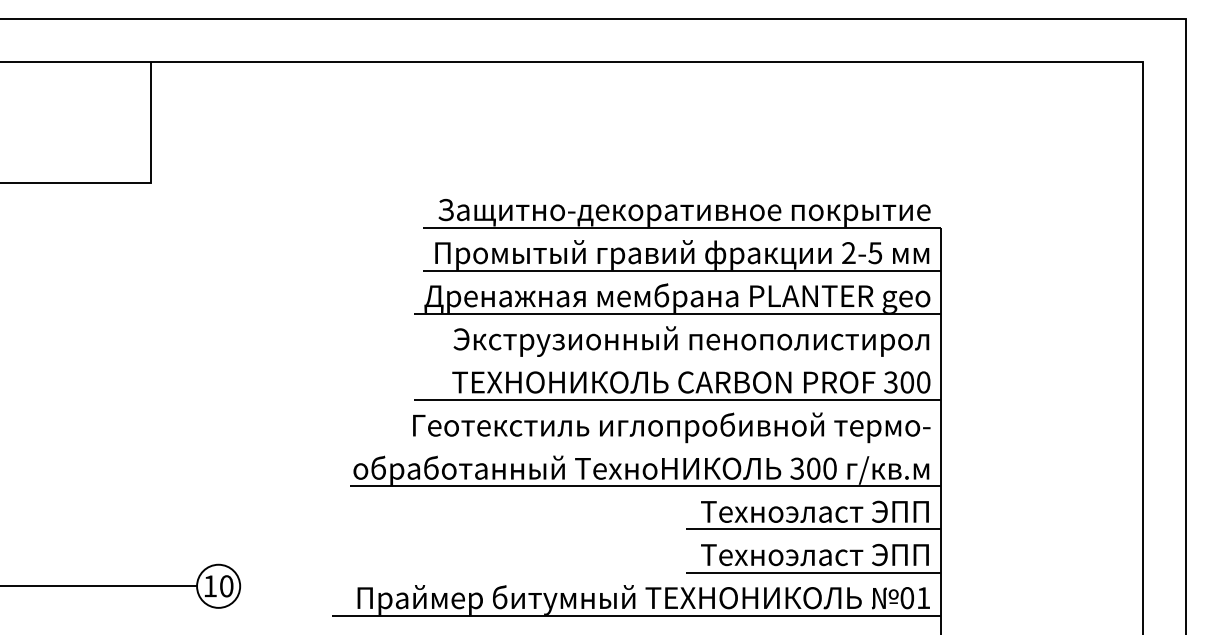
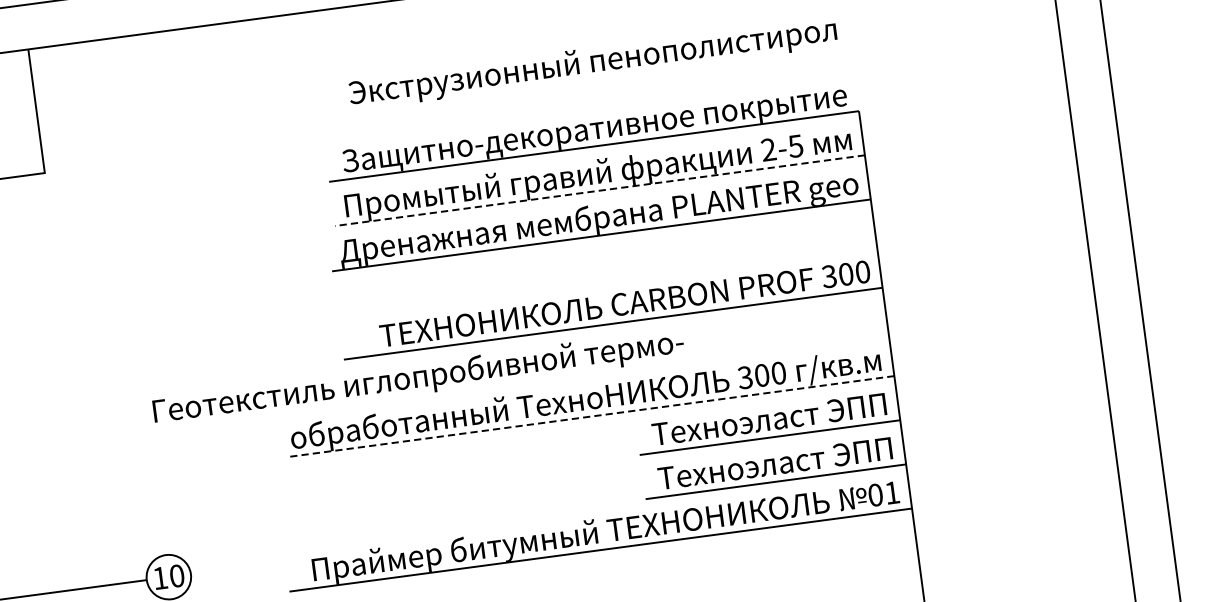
line: (681, 270) -> (599, 190), solid -> dashed
text: (691, 341) -> (593, 63), moved
text: (671, 427) -> (418, 378), moved
line: (644, 486) -> (591, 416), solid -> dashed

